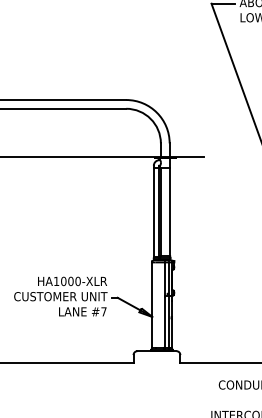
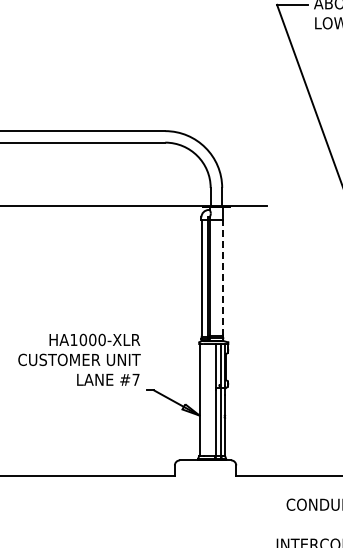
line: (169, 211) -> (222, 277), solid -> dashed
text: (60, 296) -> (79, 359), moved

